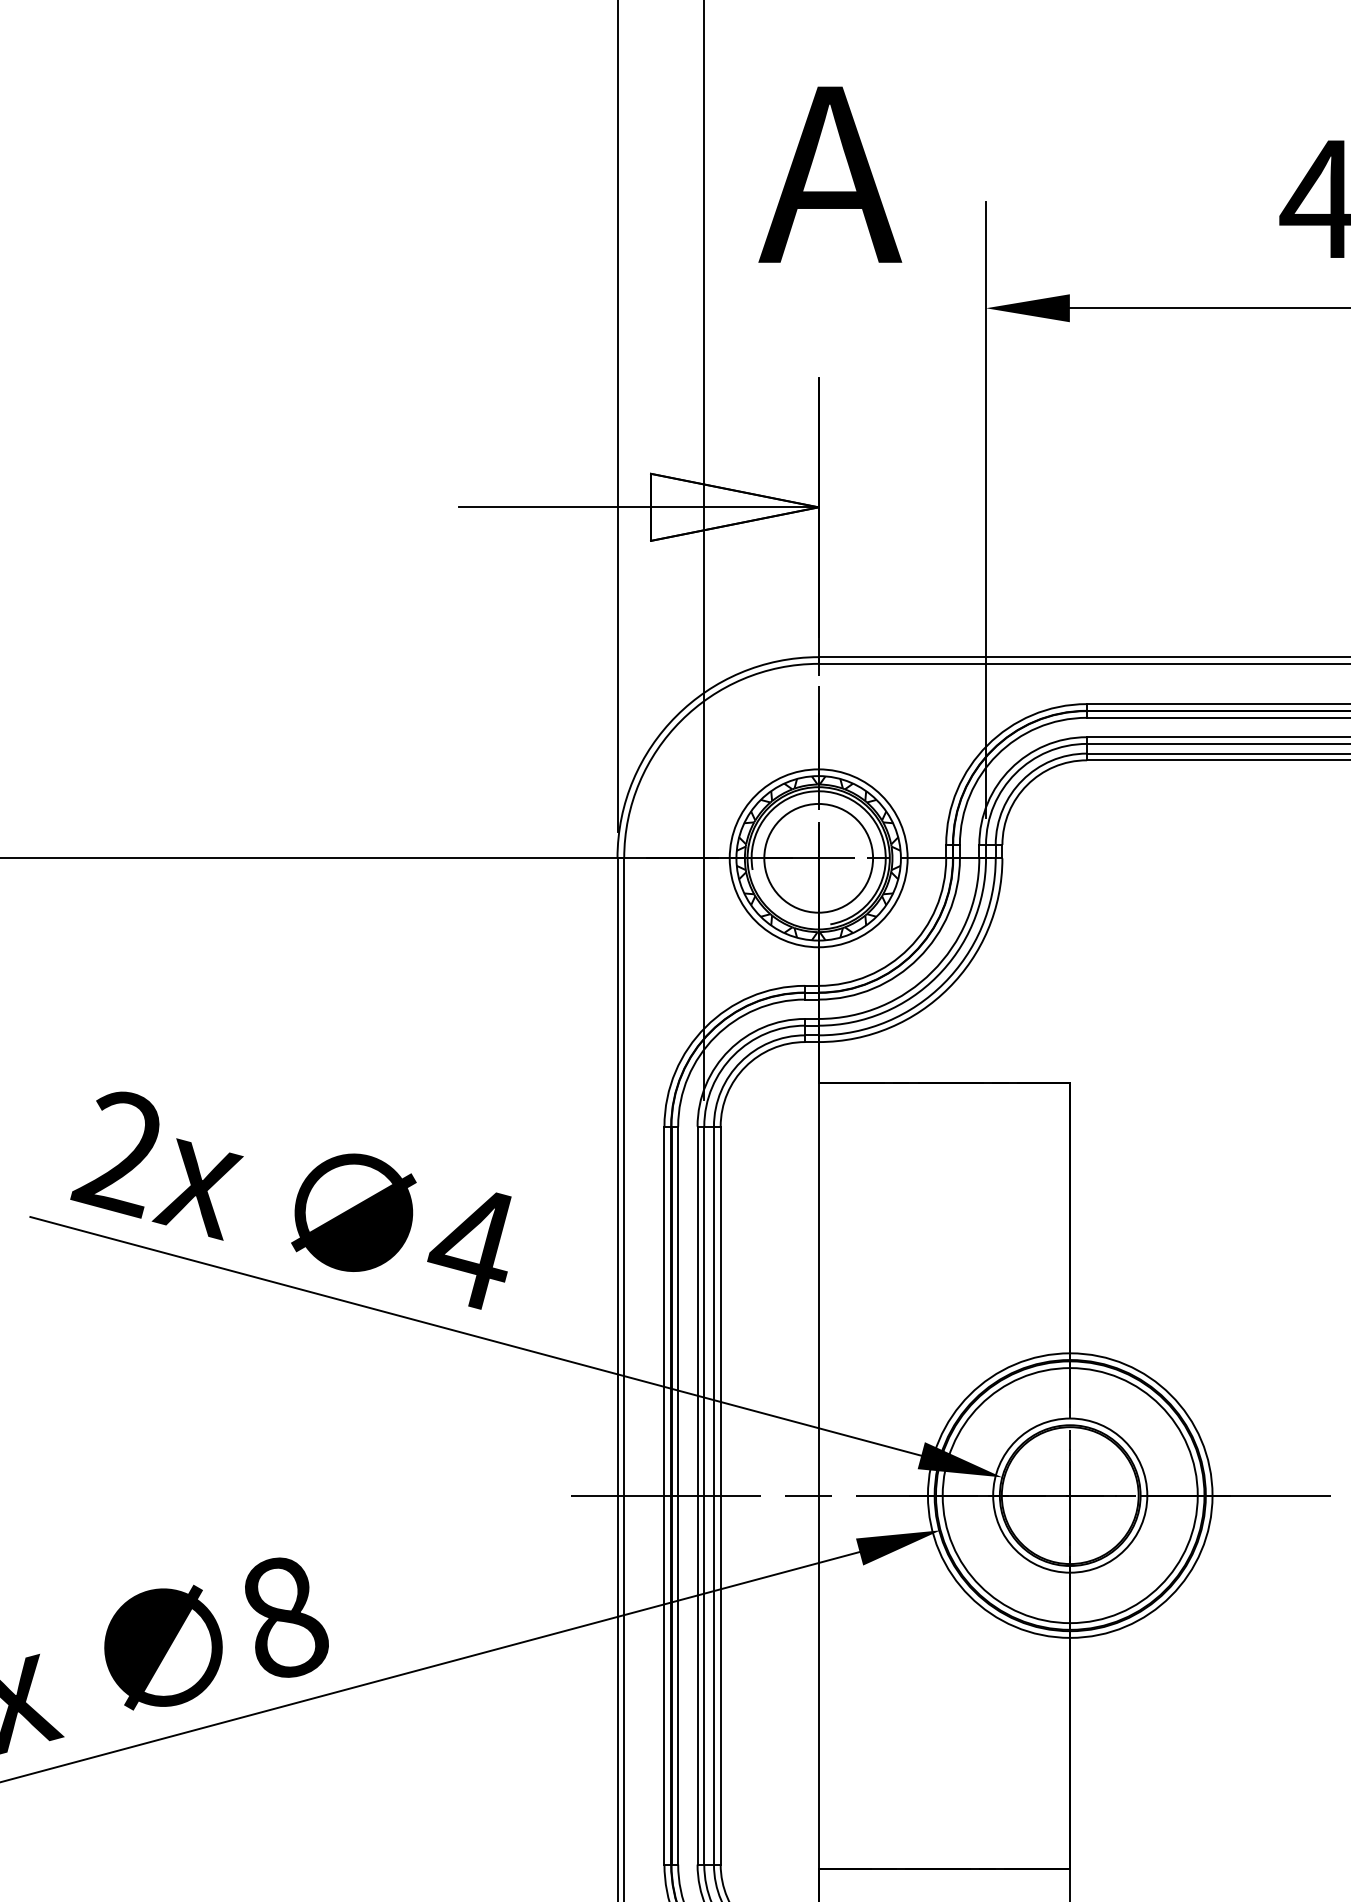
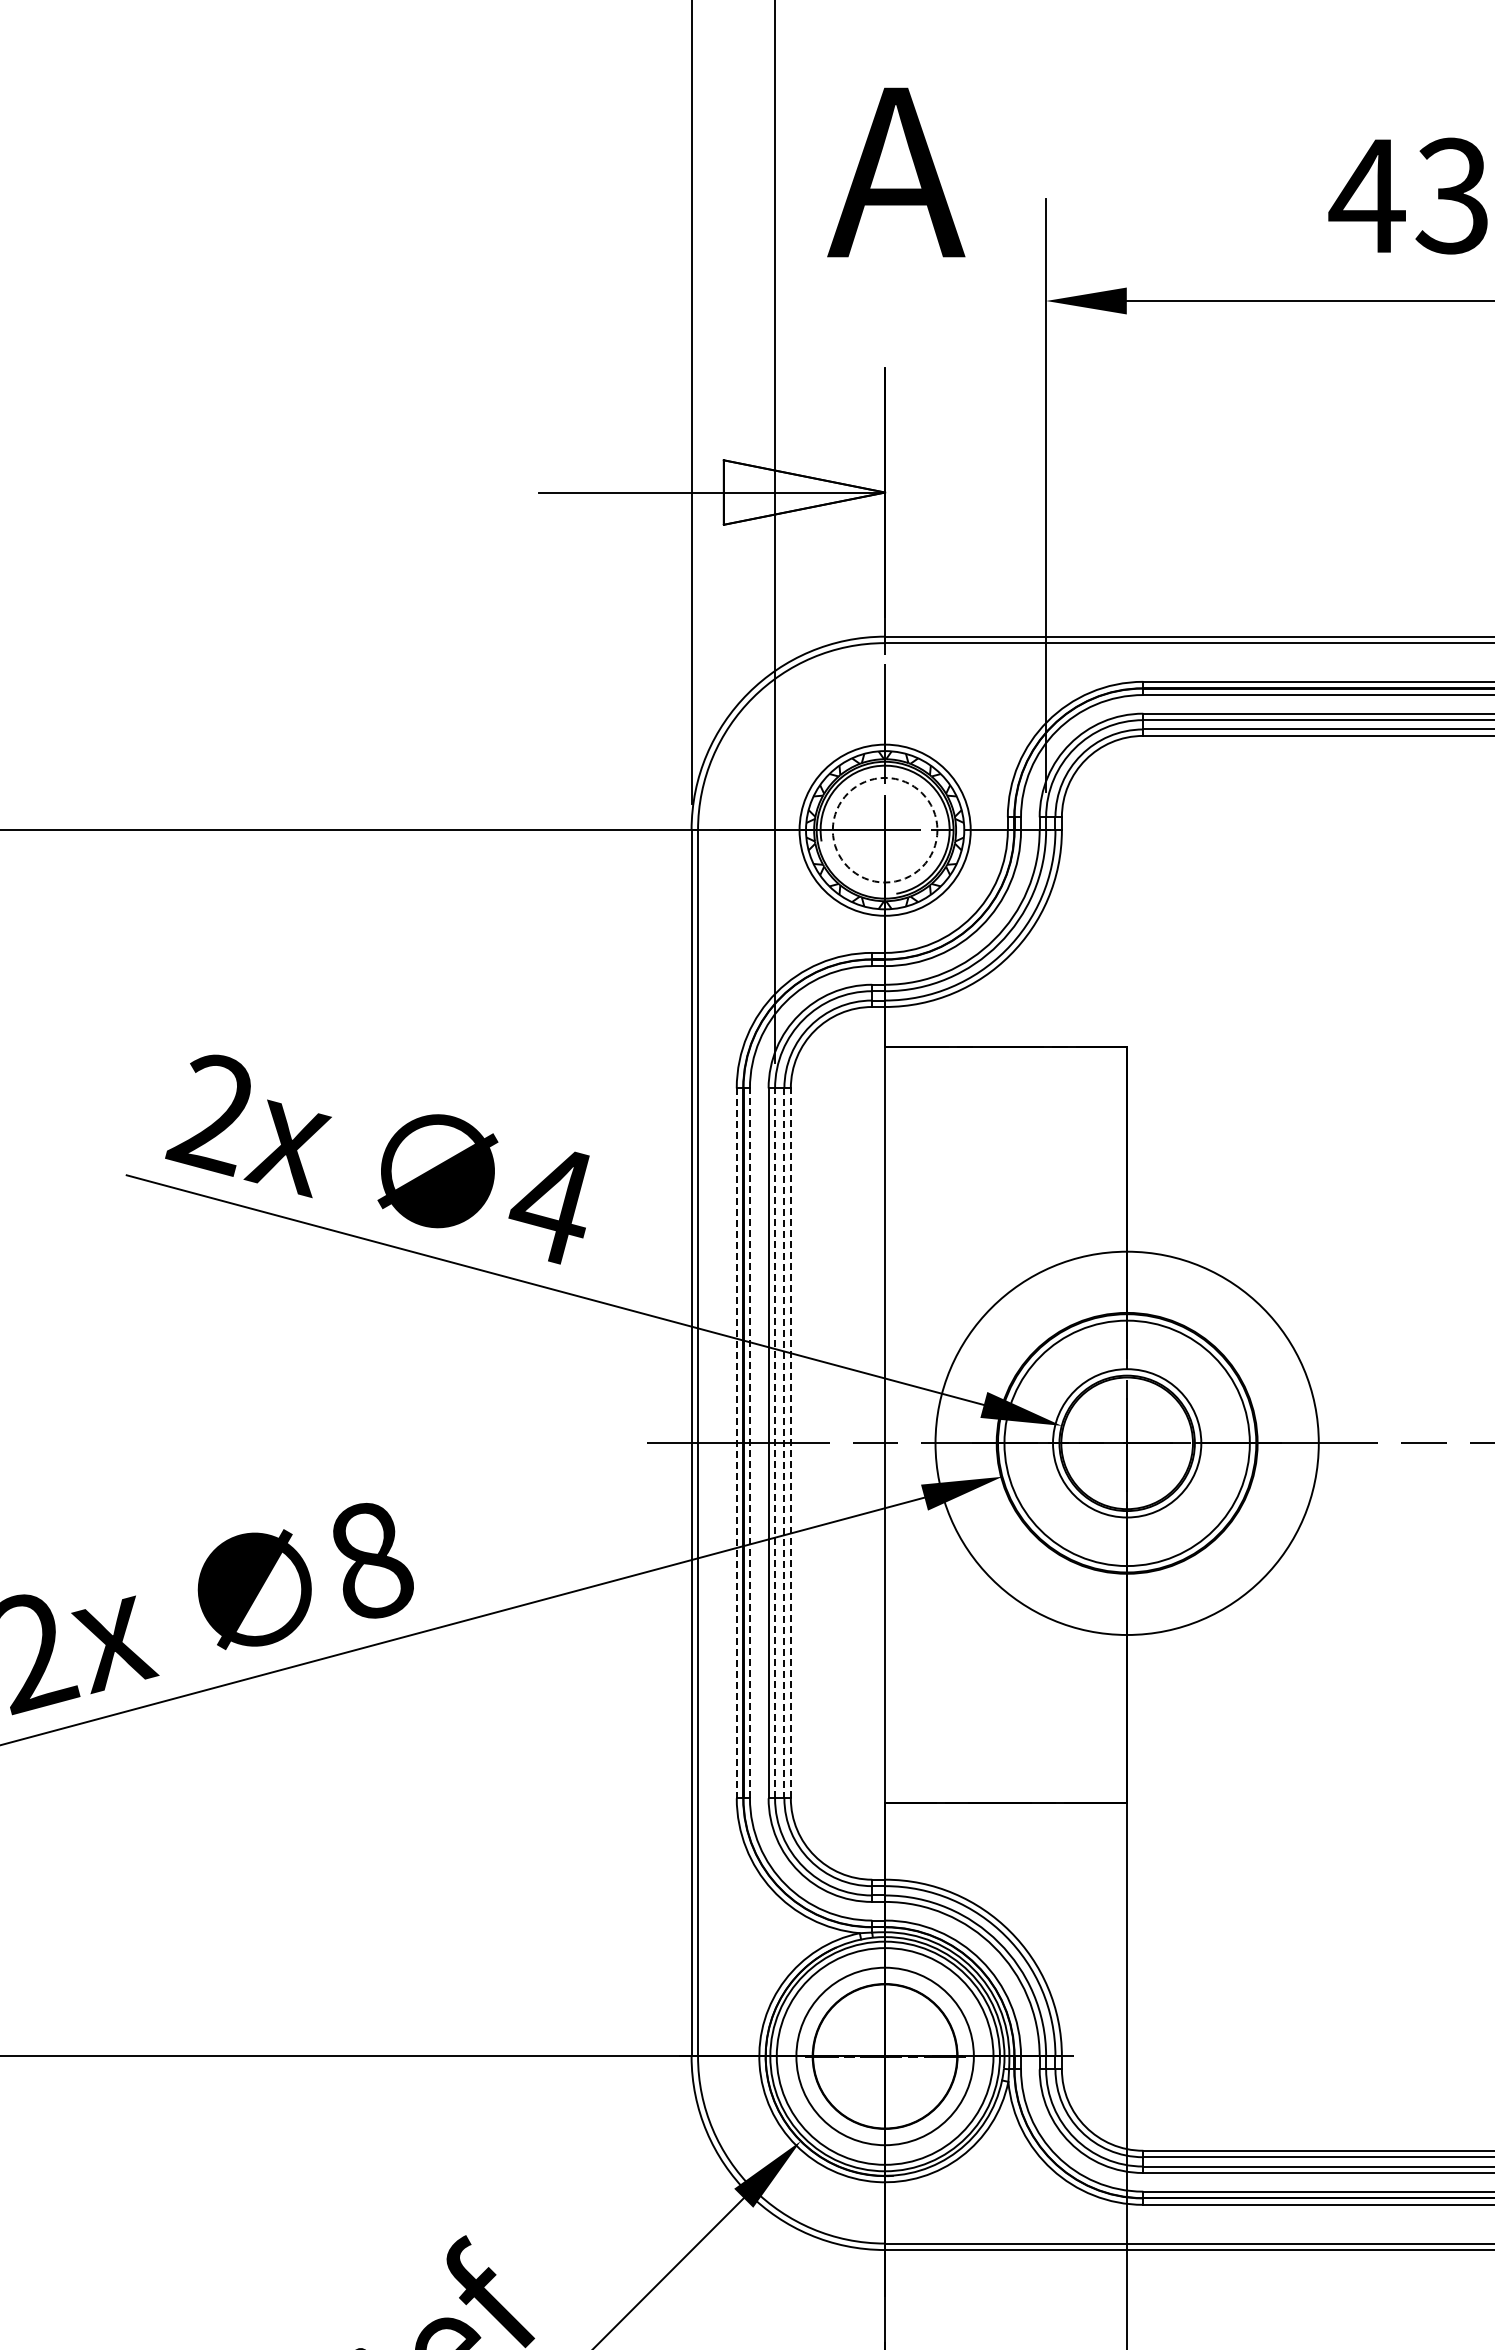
circle: (818, 857) -> (884, 829), solid -> dashed
line: (664, 1495) -> (736, 1443), solid -> dashed
line: (678, 1495) -> (750, 1443), solid -> dashed
line: (704, 1495) -> (775, 1443), solid -> dashed
line: (714, 1495) -> (784, 1443), solid -> dashed
line: (720, 1495) -> (790, 1443), solid -> dashed
circle: (1070, 1495) -> (1127, 1443), size x1.4

